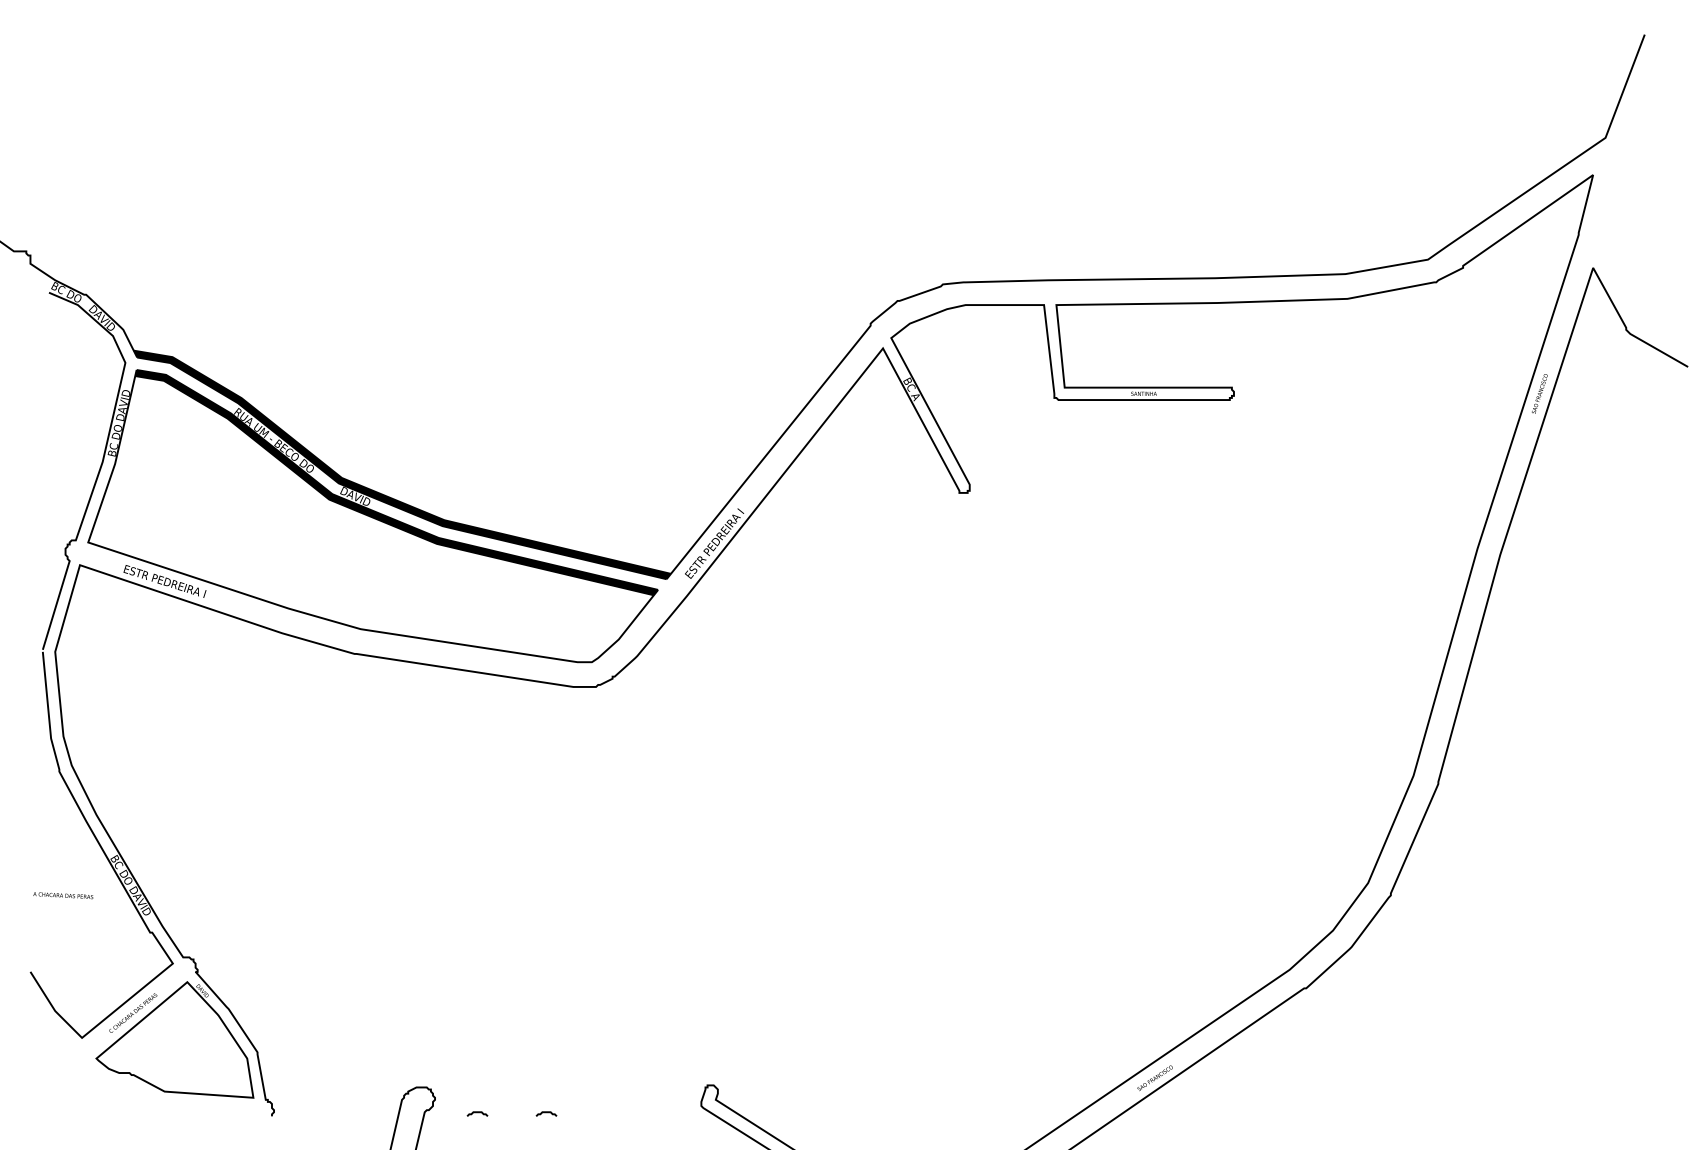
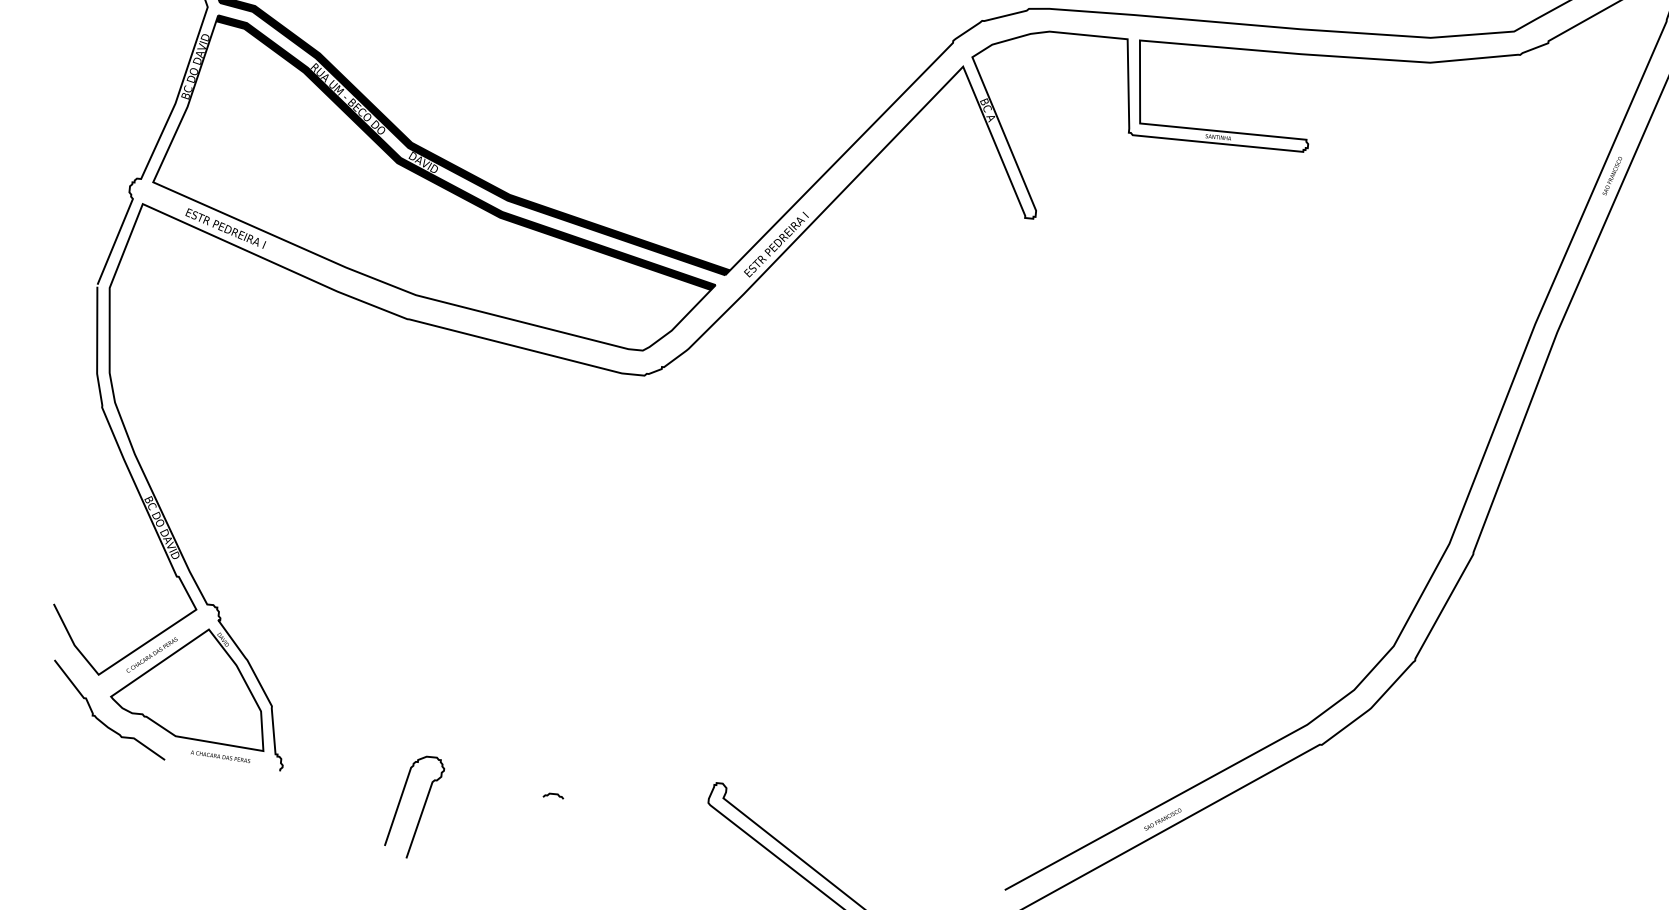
text: (63, 895) -> (220, 756), moved
curve: (89, 1083) -> (101, 720), added
curve: (477, 1113) -> (484, 788), removed

